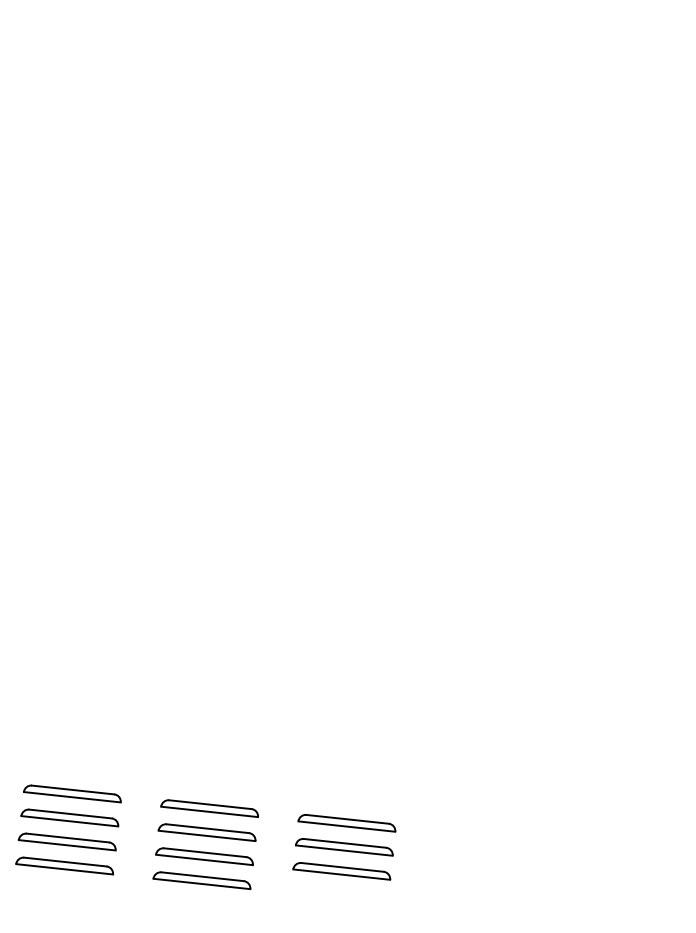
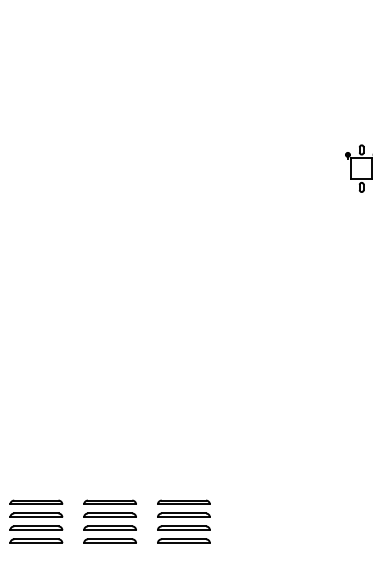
part: (338, 893) -> (183, 540), added

